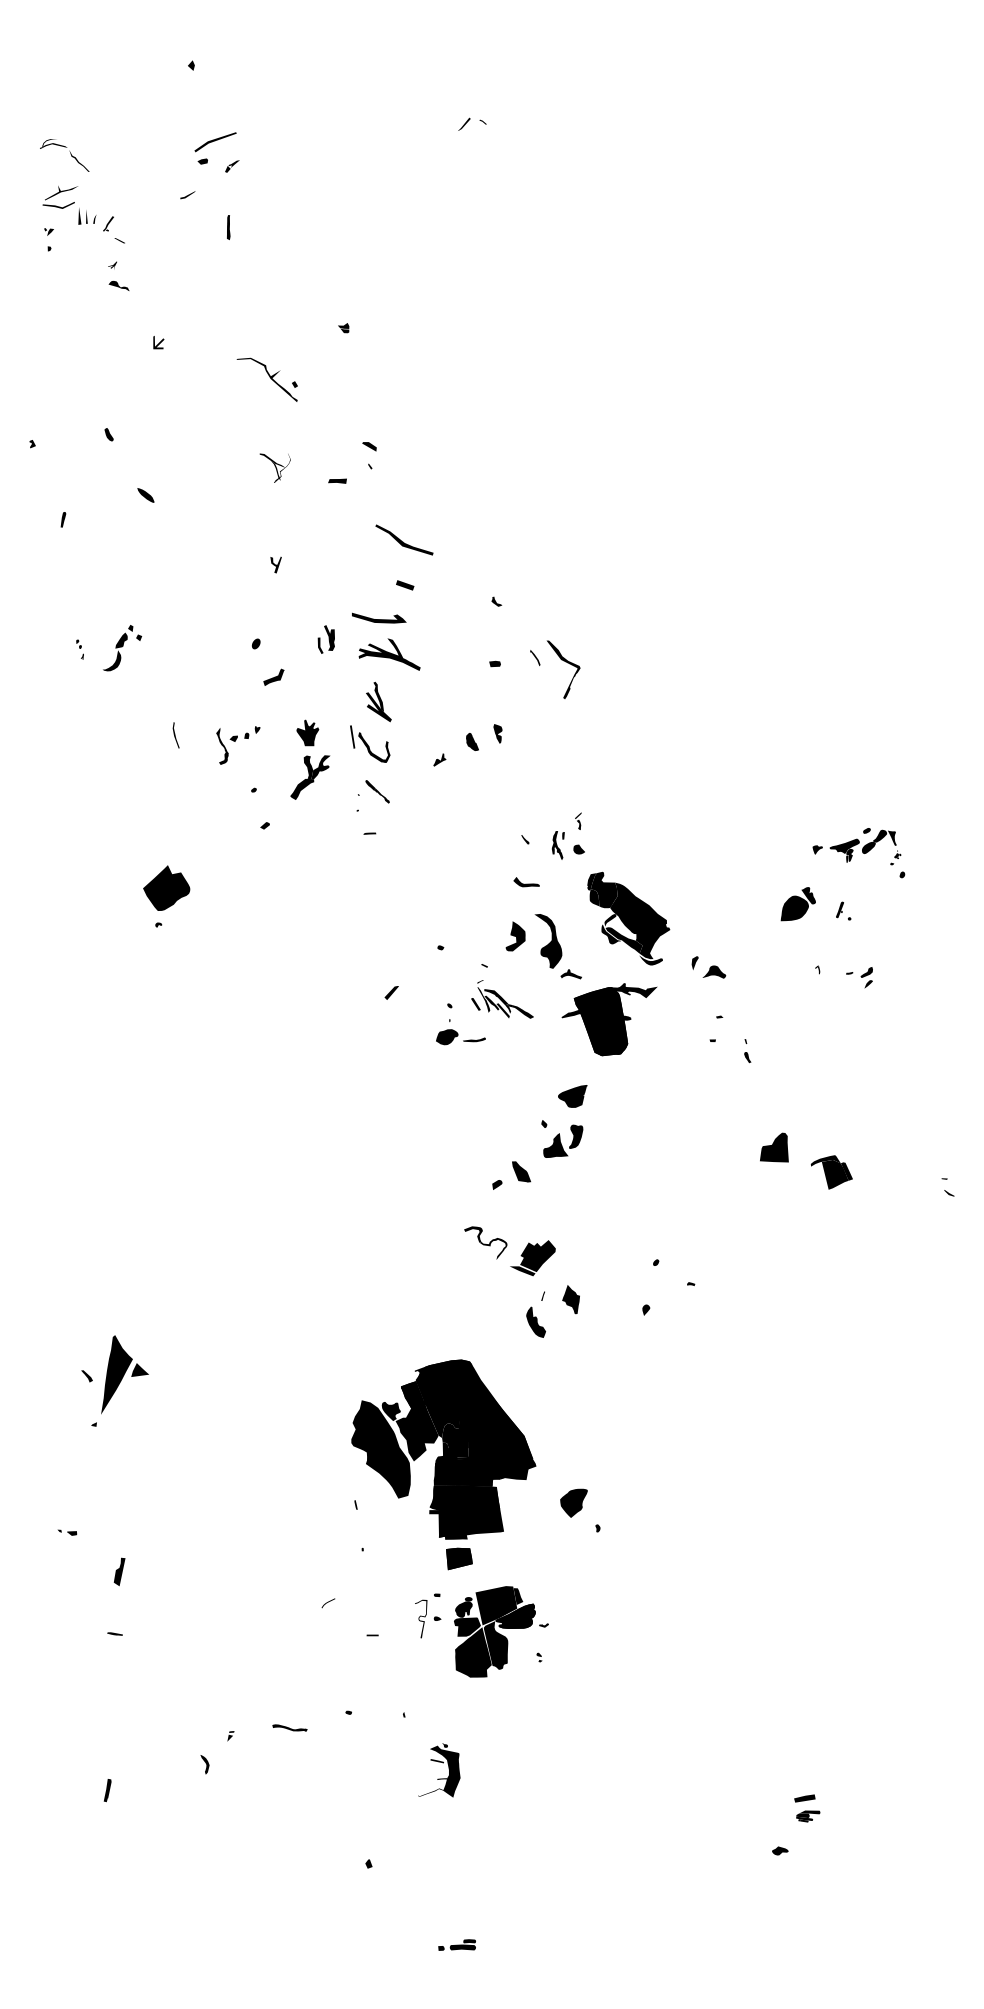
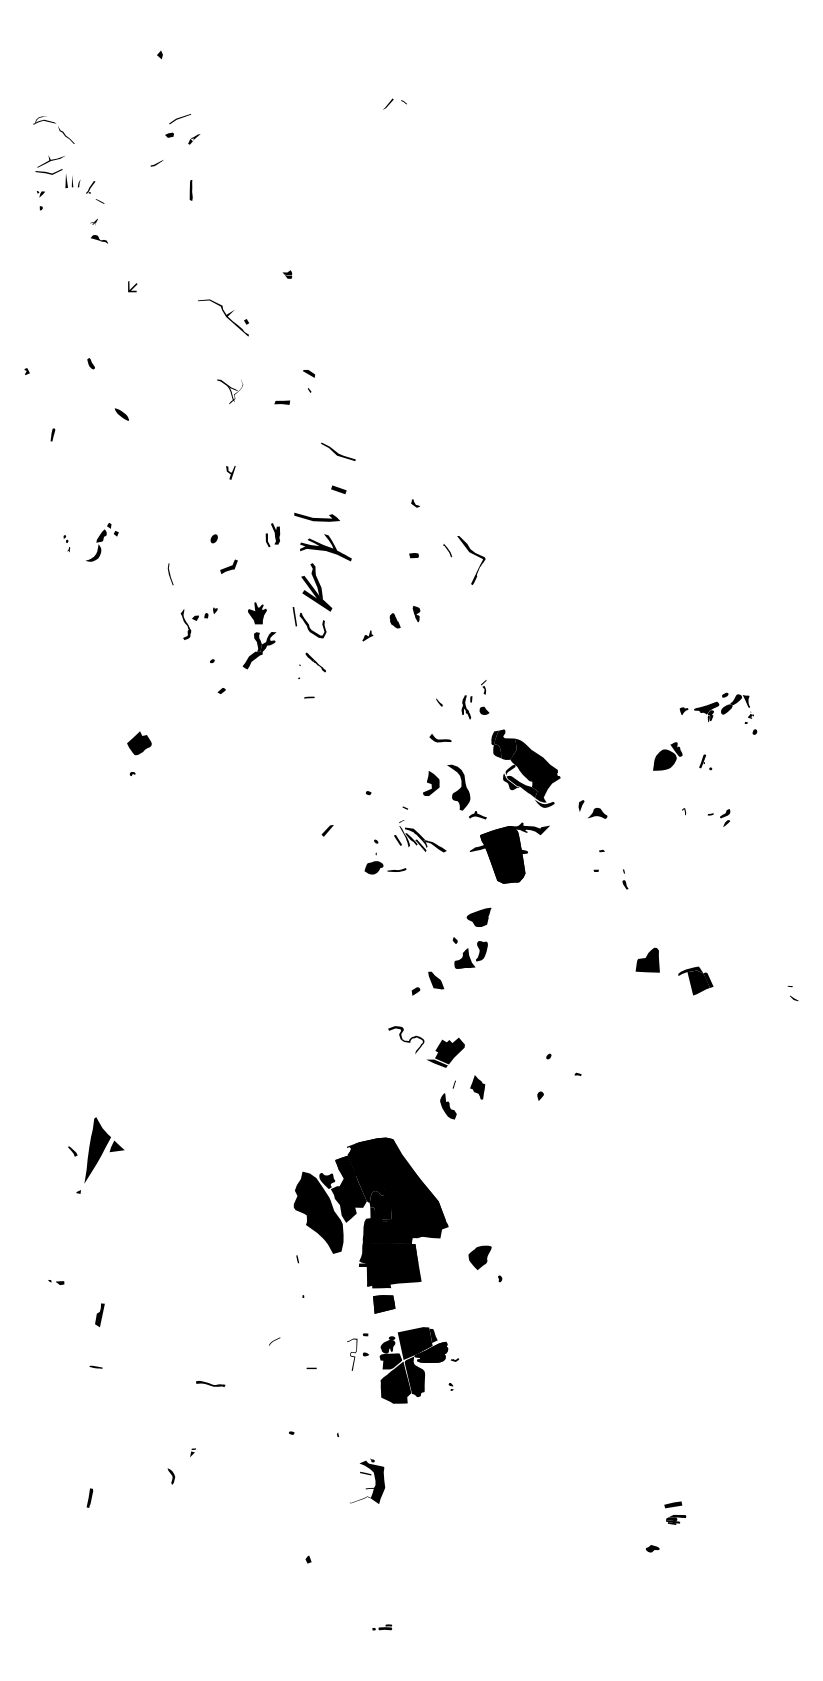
part: (215, 142) -> (180, 119), size x0.62
part: (404, 539) -> (338, 451), size x0.71
part: (378, 701) -> (316, 586), size x1.43
part: (175, 735) -> (170, 574), moved
part: (166, 888) -> (139, 743), size x0.62
part: (289, 1727) -> (210, 1383), moved
part: (456, 1944) -> (381, 1626), size x0.62

